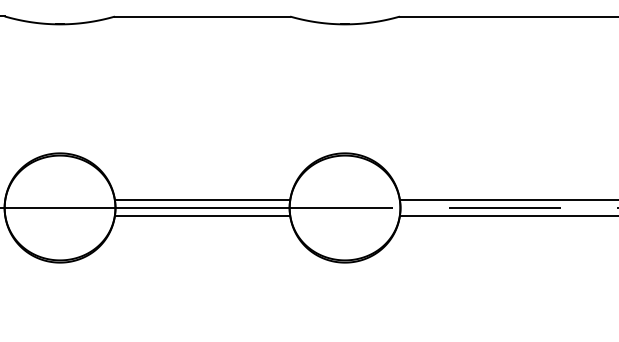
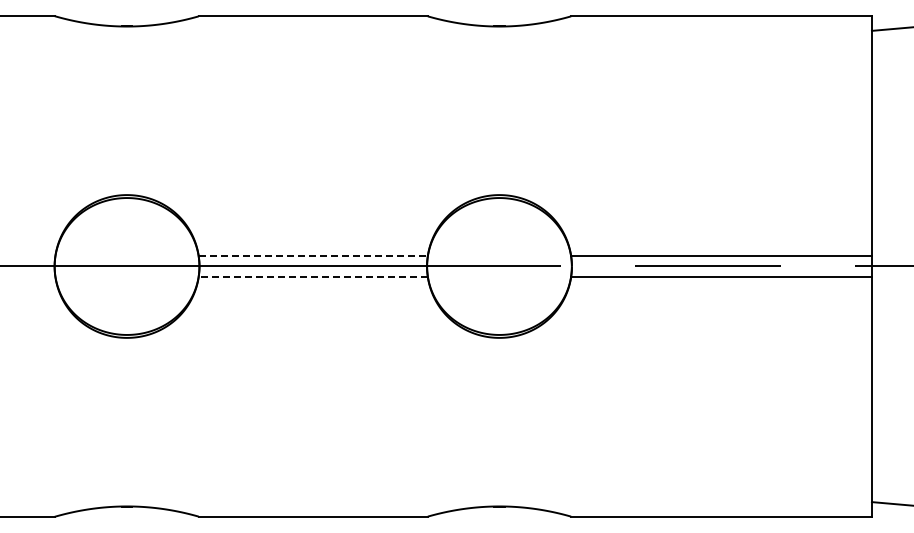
line: (202, 200) -> (313, 256), solid -> dashed
line: (202, 215) -> (313, 276), solid -> dashed

